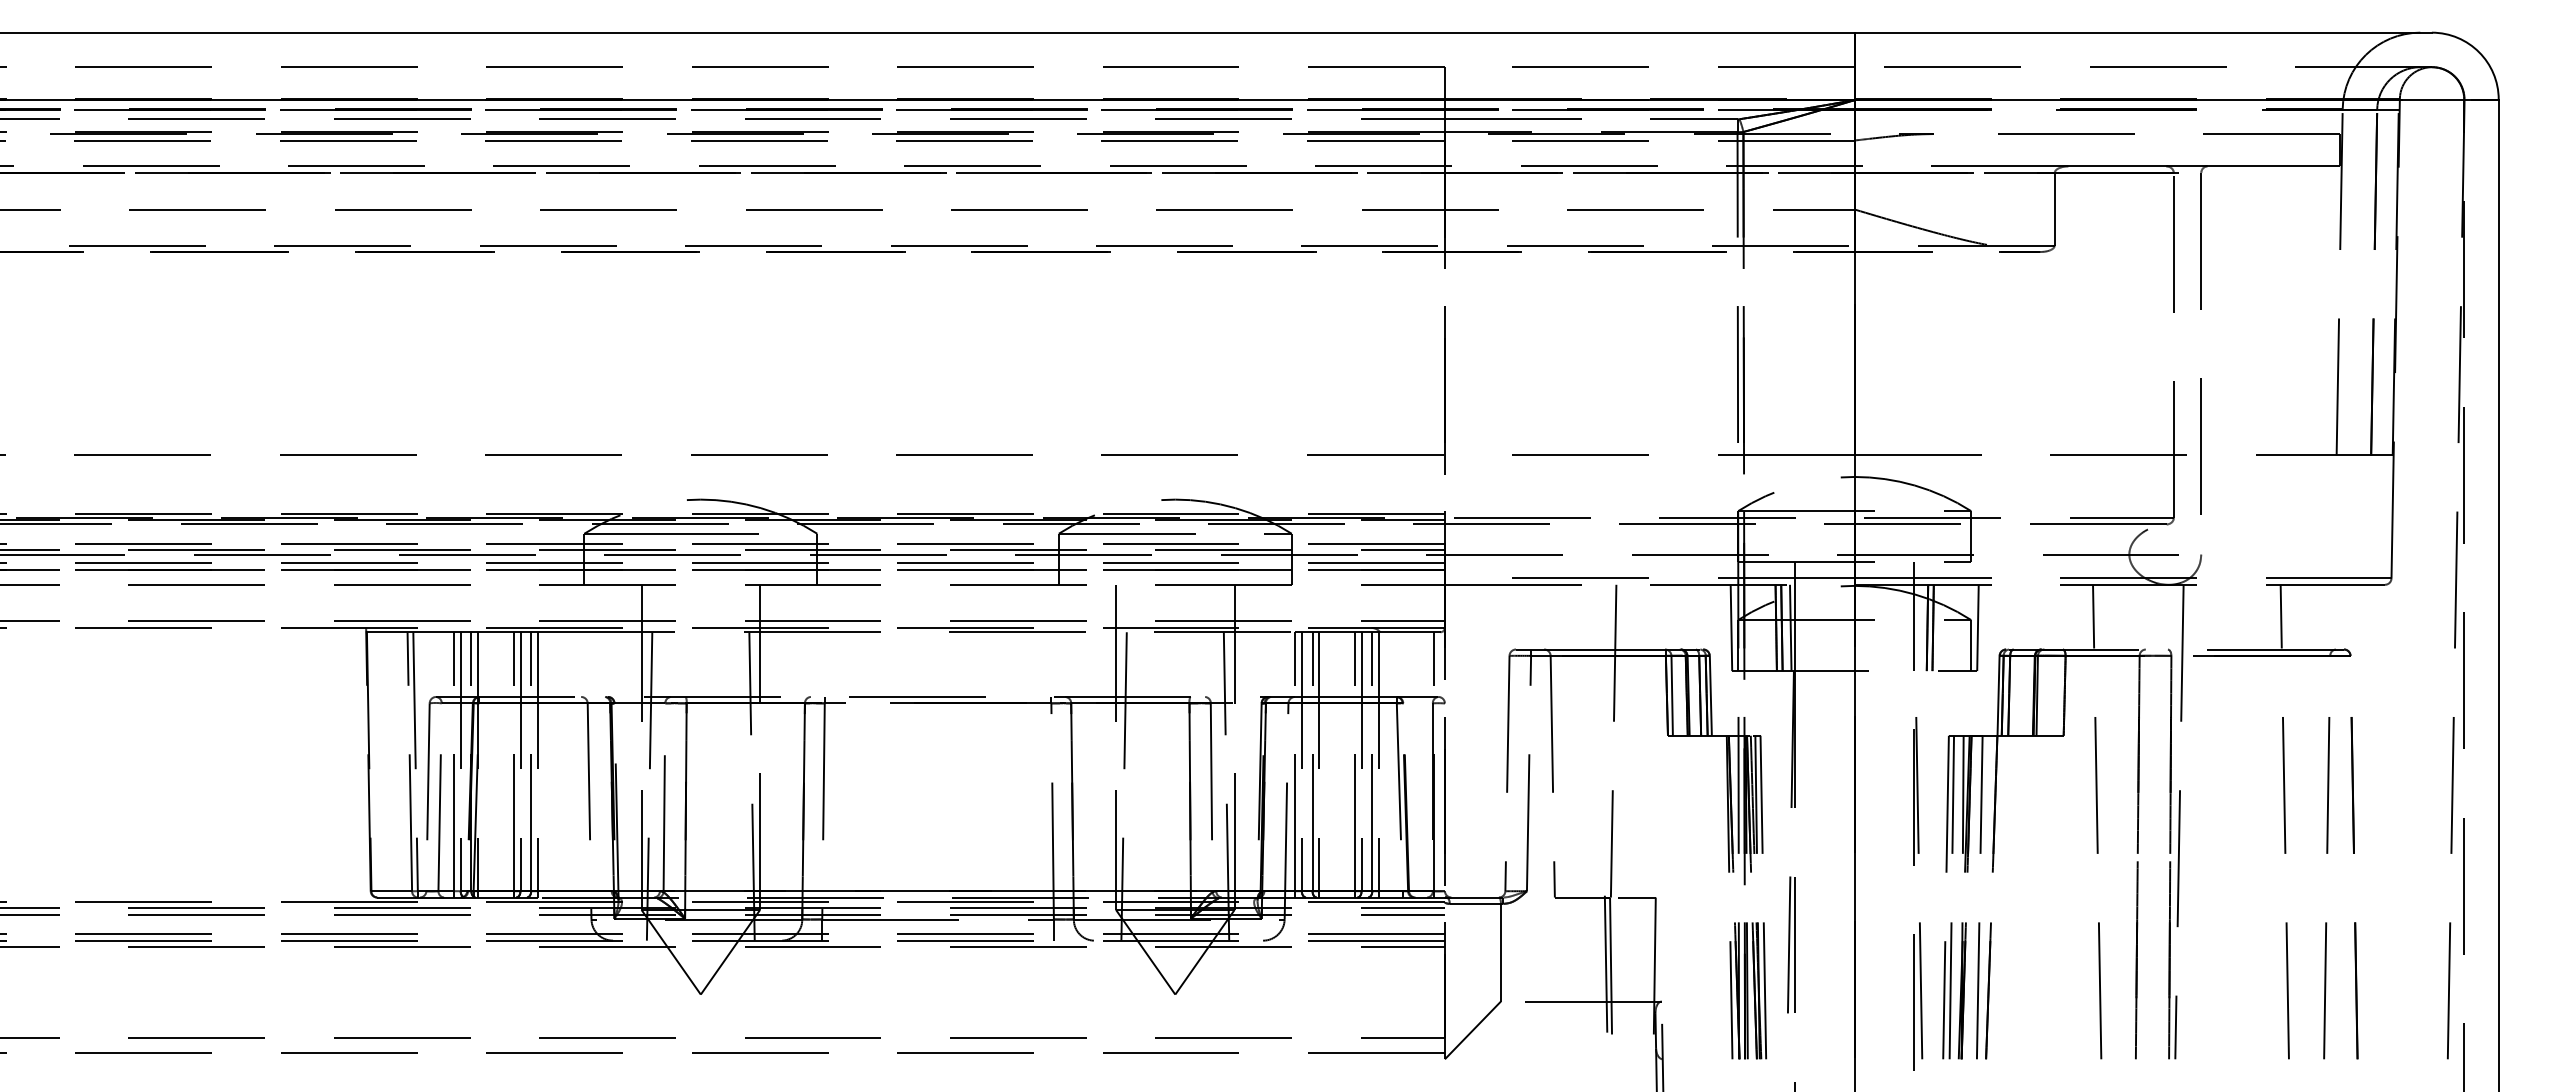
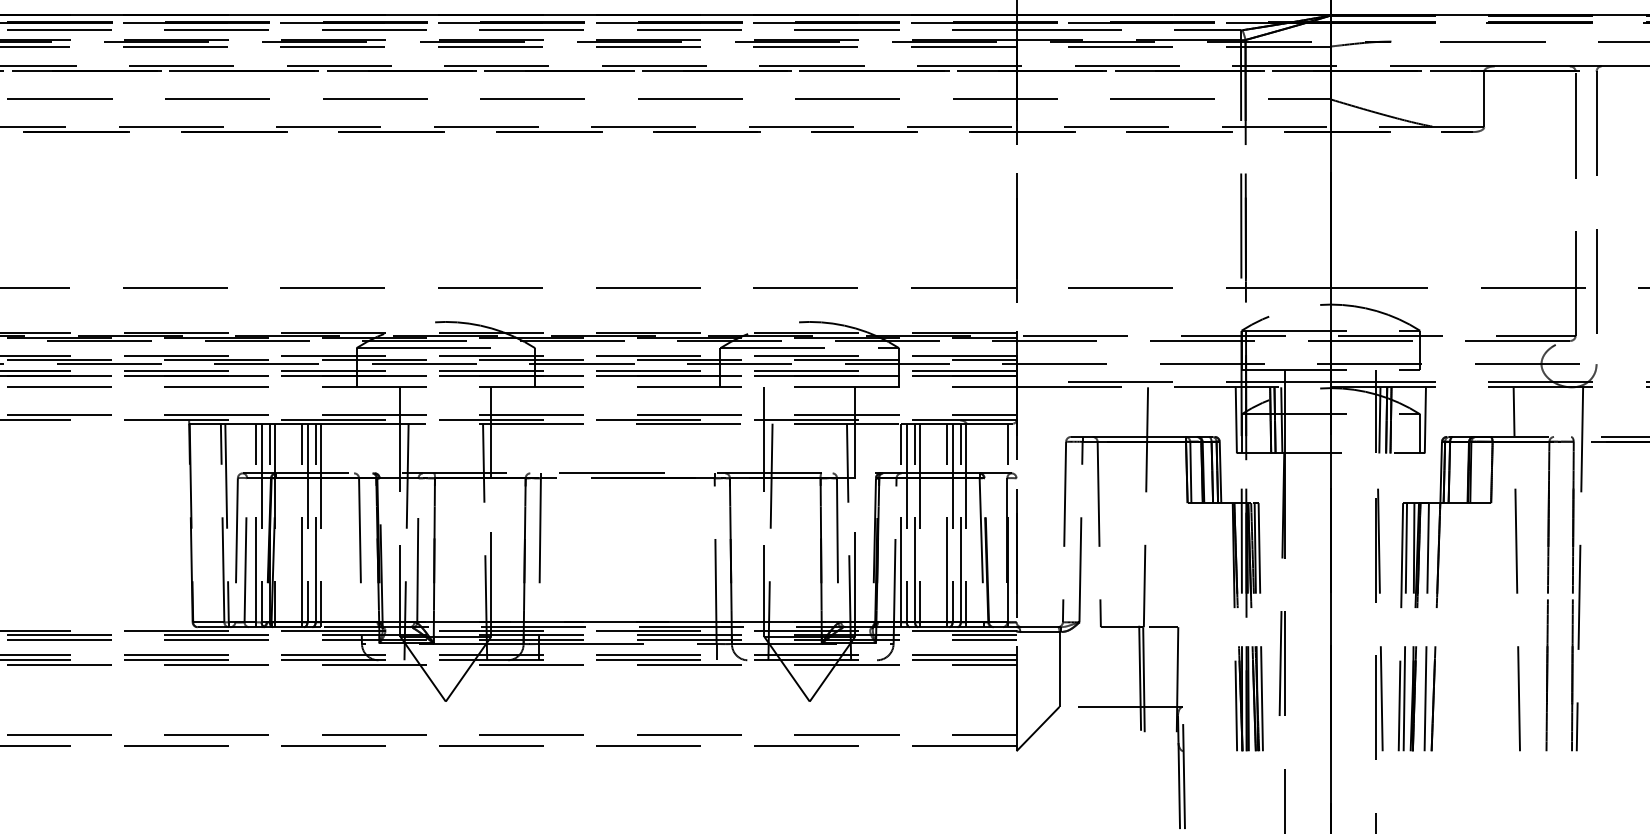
line: (1918, 627) -> (1379, 420), added

